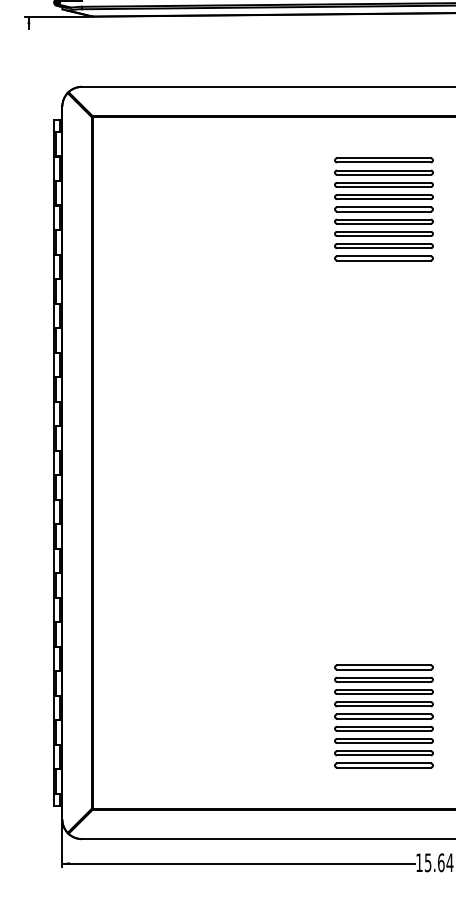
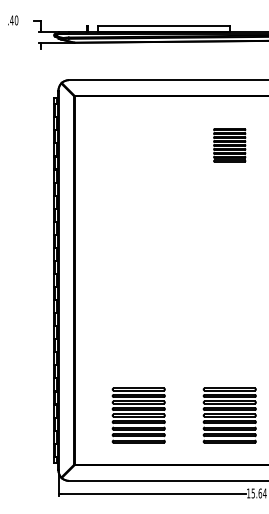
part: (383, 209) -> (229, 145), size x0.6
part: (212, 716) -> (138, 415), added

